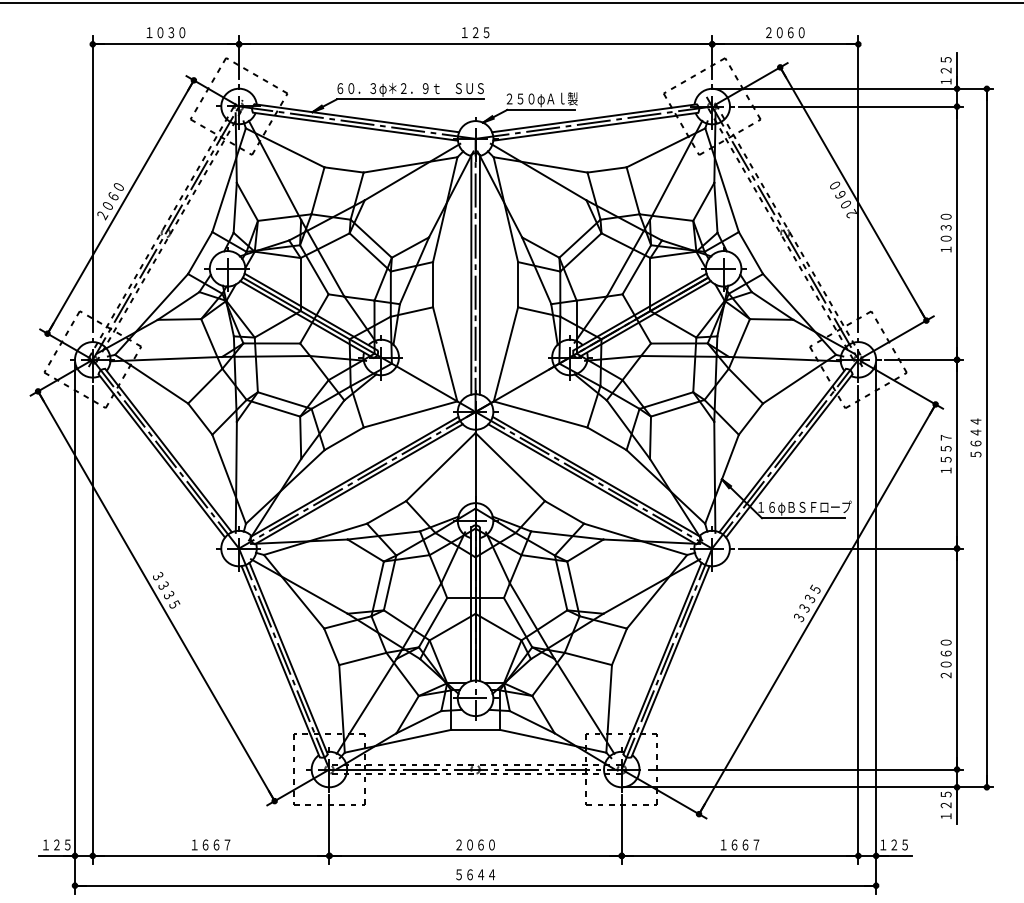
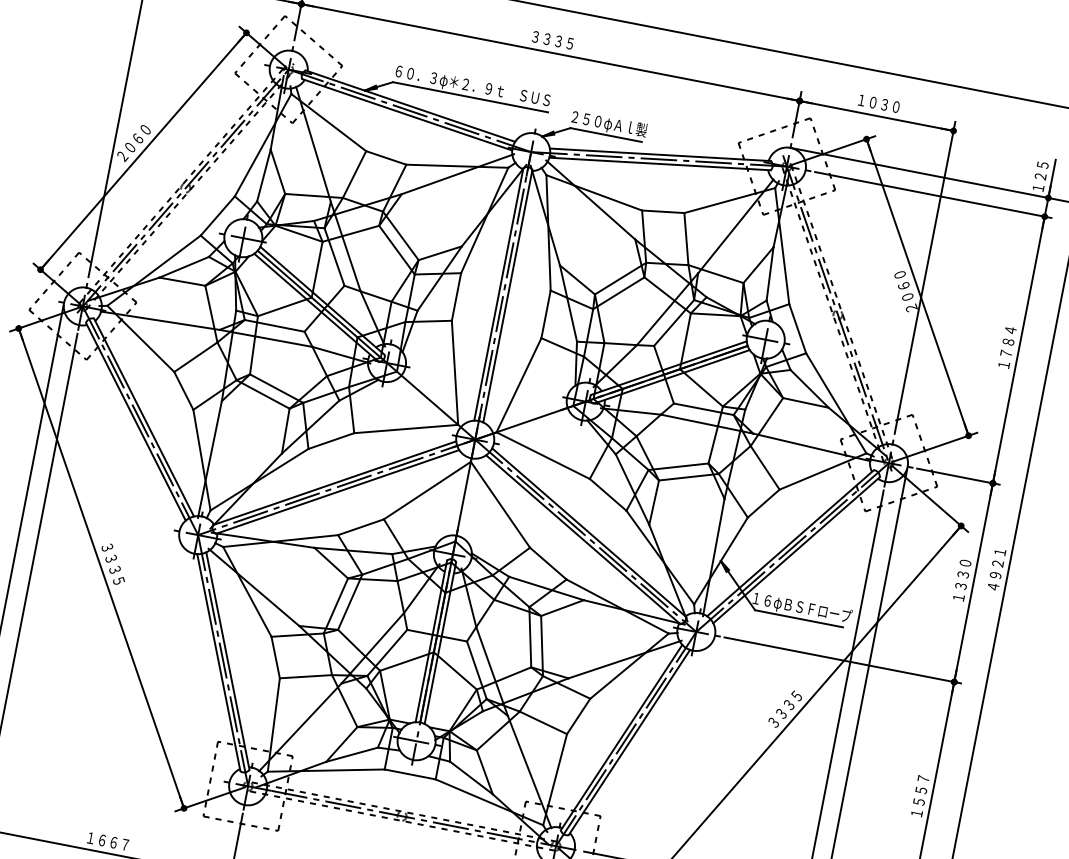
text: (475, 32) -> (552, 40), １２５ -> ３３３５
text: (779, 32) -> (872, 102), ２０６０ -> １０３０
text: (945, 227) -> (1007, 341), １０３０ -> １７８４
text: (975, 437) -> (996, 568), ５６４４ -> ４９２１
text: (945, 448) -> (962, 574), １５５７ -> １３３０
text: (945, 658) -> (919, 795), ２０６０ -> １５５７

